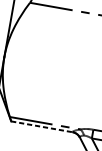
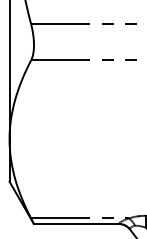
line: (41, 127) -> (76, 224), dashed -> solid

